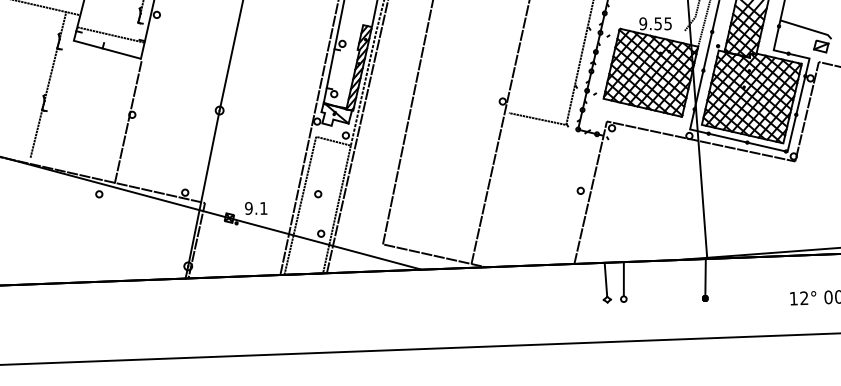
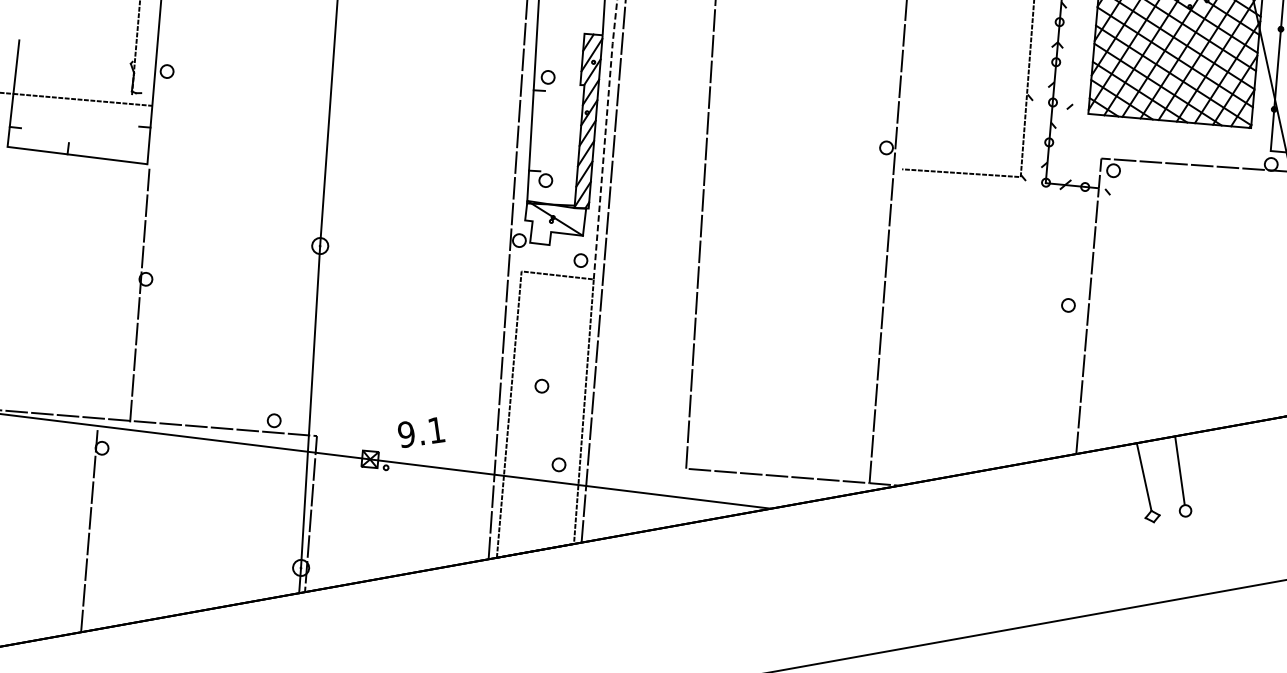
line: (110, 34) -> (82, 99), moved
line: (87, 232) -> (89, 528), added

